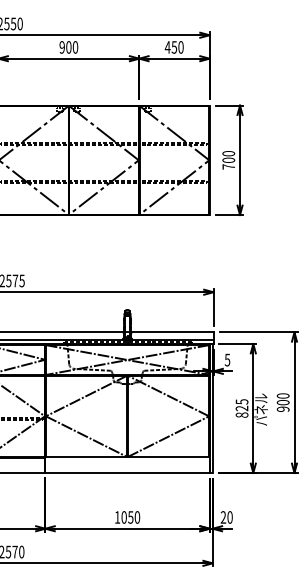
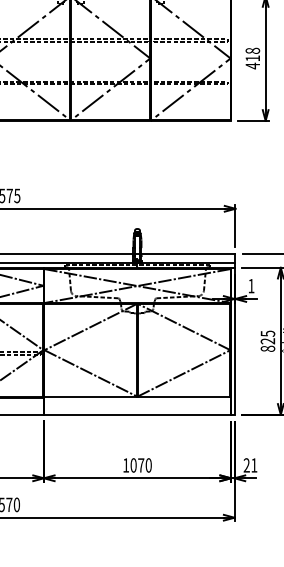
text: (228, 160) -> (252, 58), 700 -> 418
text: (227, 359) -> (251, 285), 5 -> 1
text: (130, 517) -> (140, 465), 1050 -> 1070
text: (229, 517) -> (253, 465), 20 -> 21

